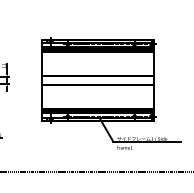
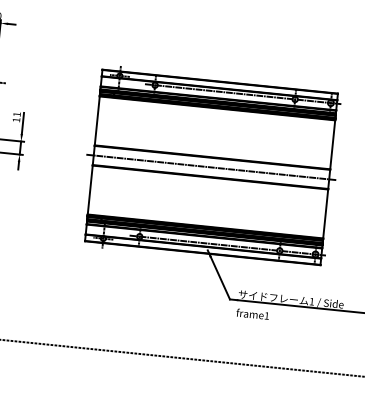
line: (97, 80) -> (209, 167), added

